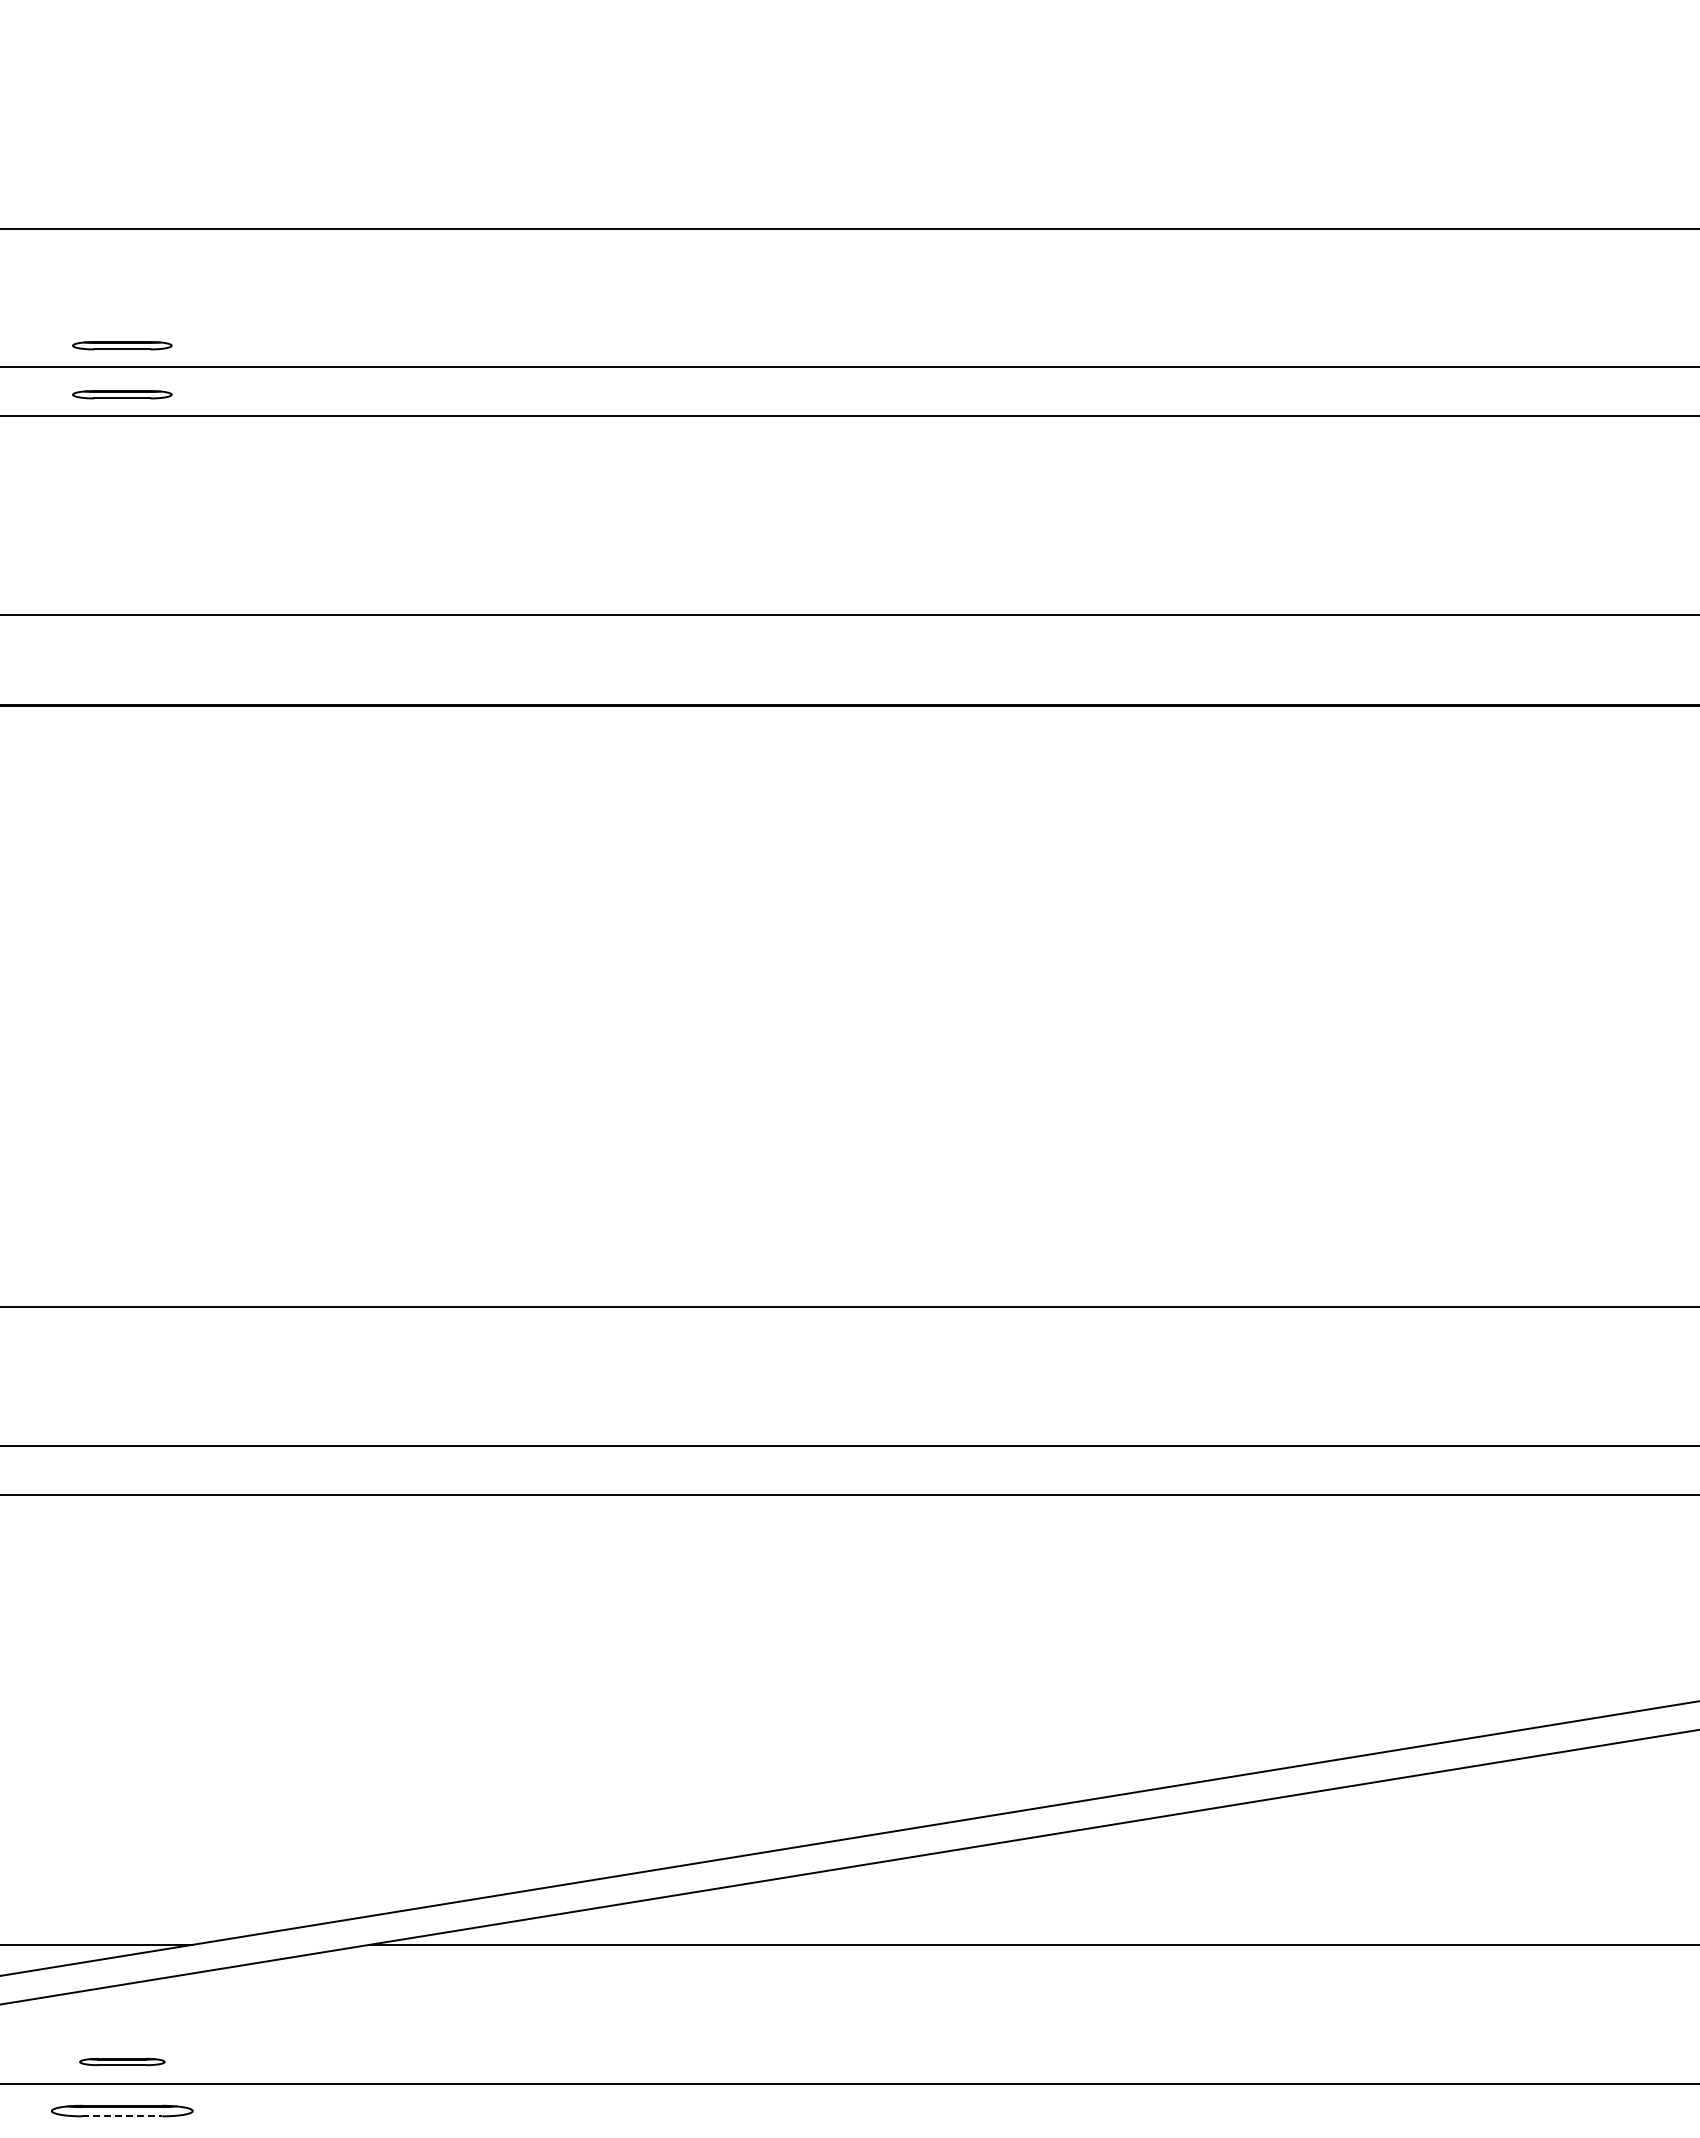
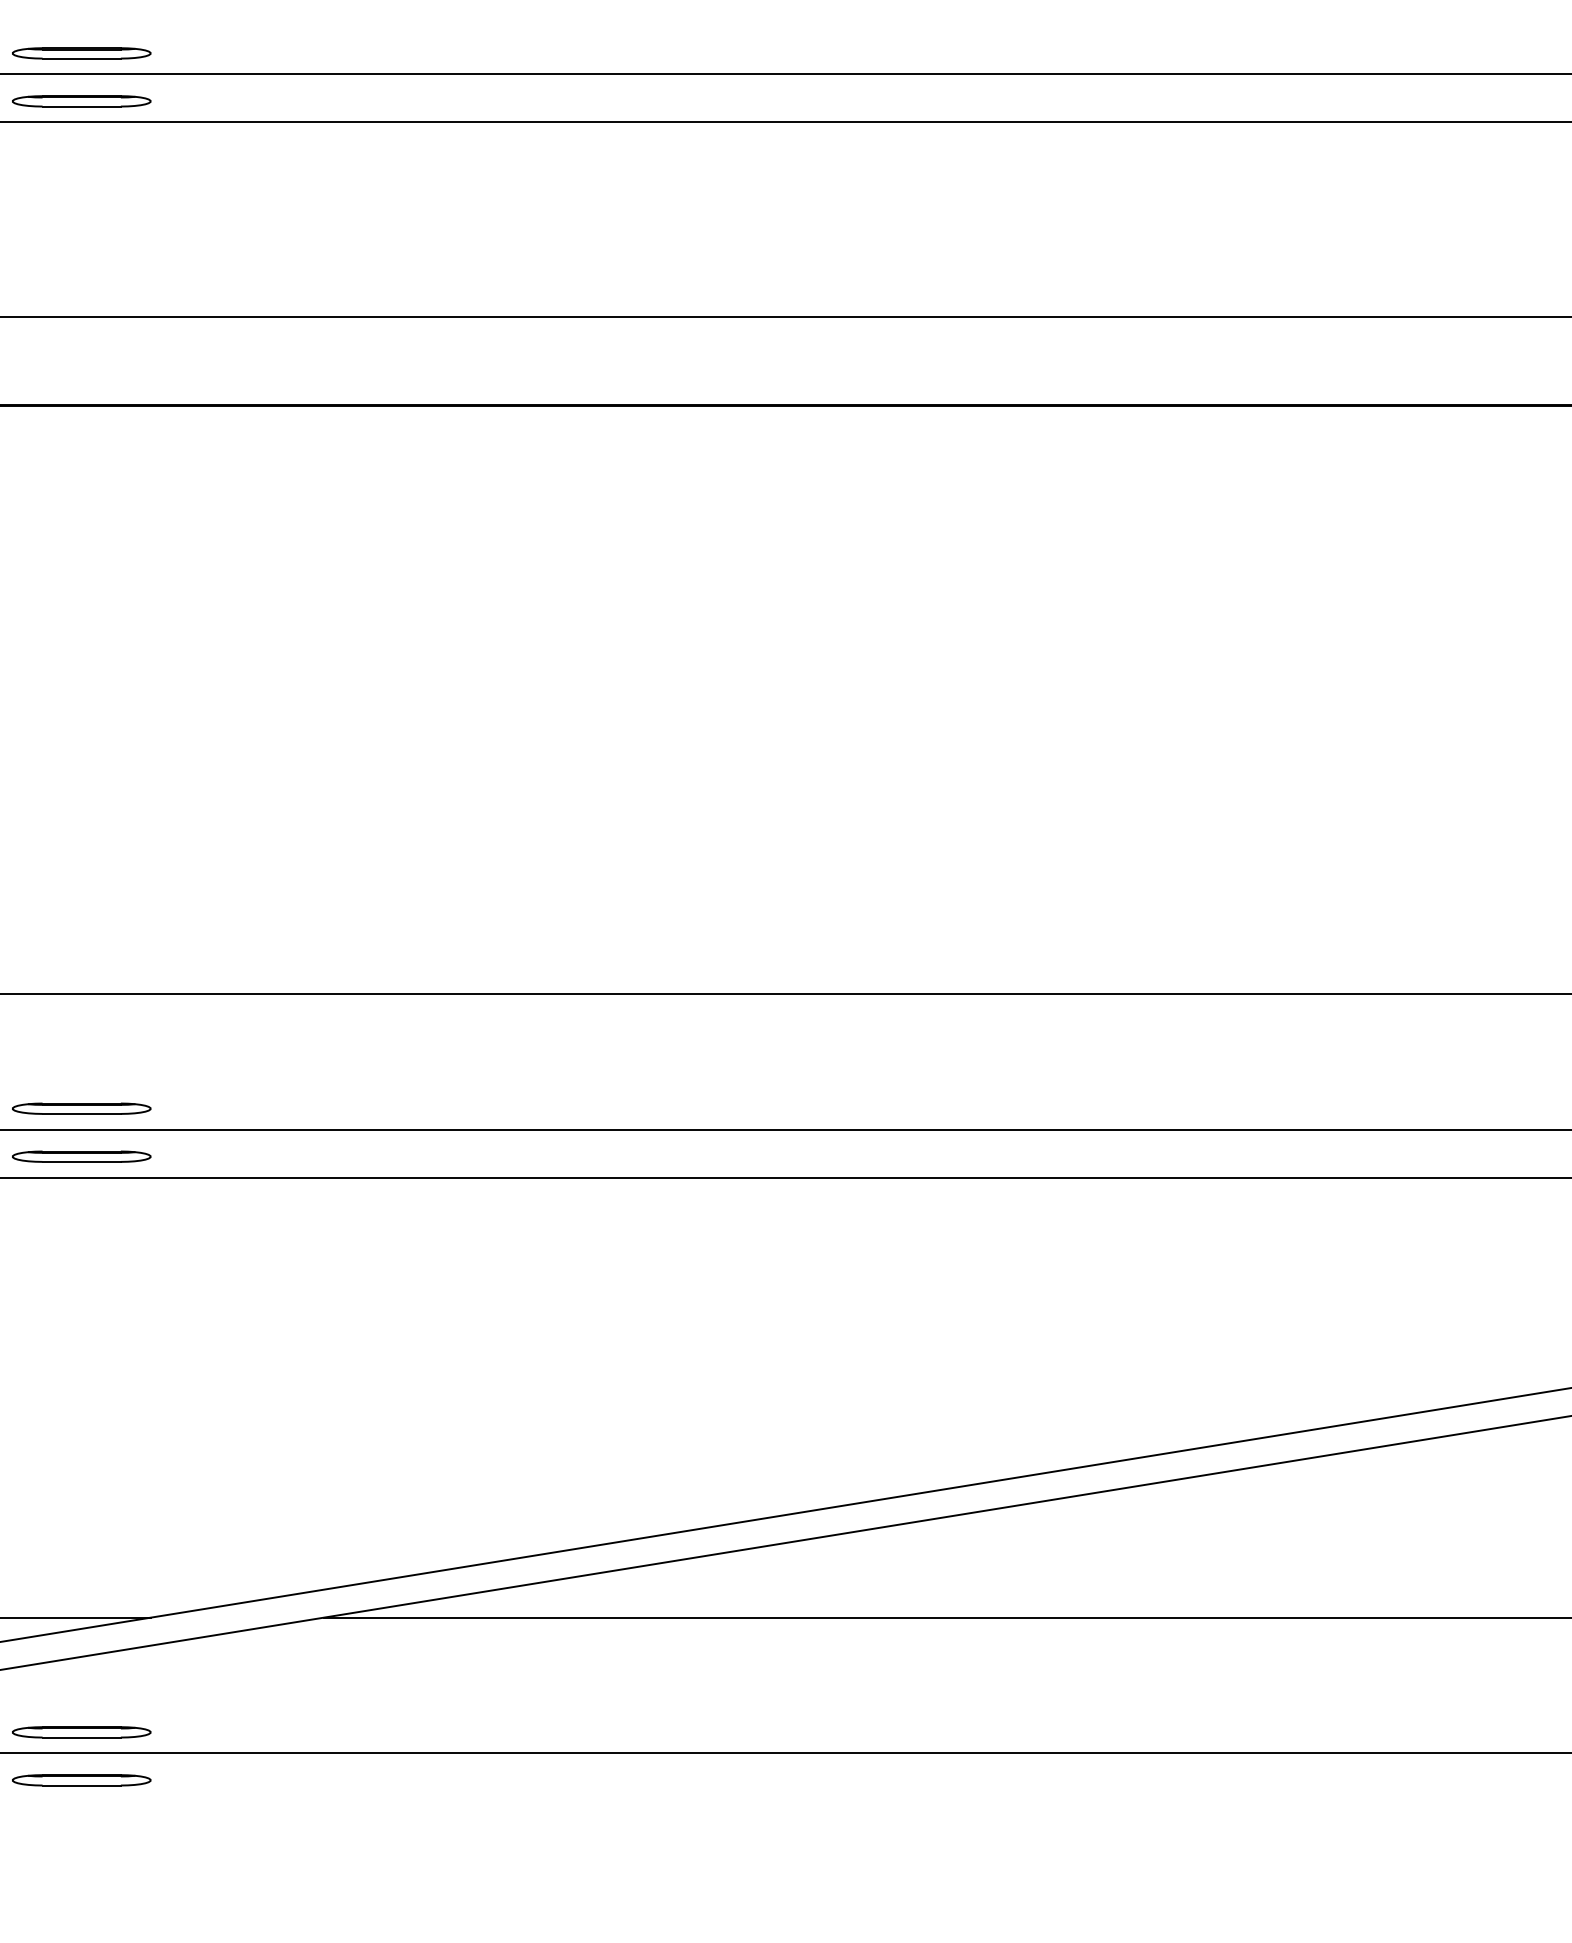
part: (122, 345) -> (81, 53), size x1.43
part: (122, 394) -> (81, 101), size x1.43
part: (122, 1424) -> (81, 1108), added
part: (122, 1473) -> (81, 1156), added
part: (122, 2061) -> (81, 1731), size x1.67
line: (122, 2116) -> (81, 1785), dashed -> solid

